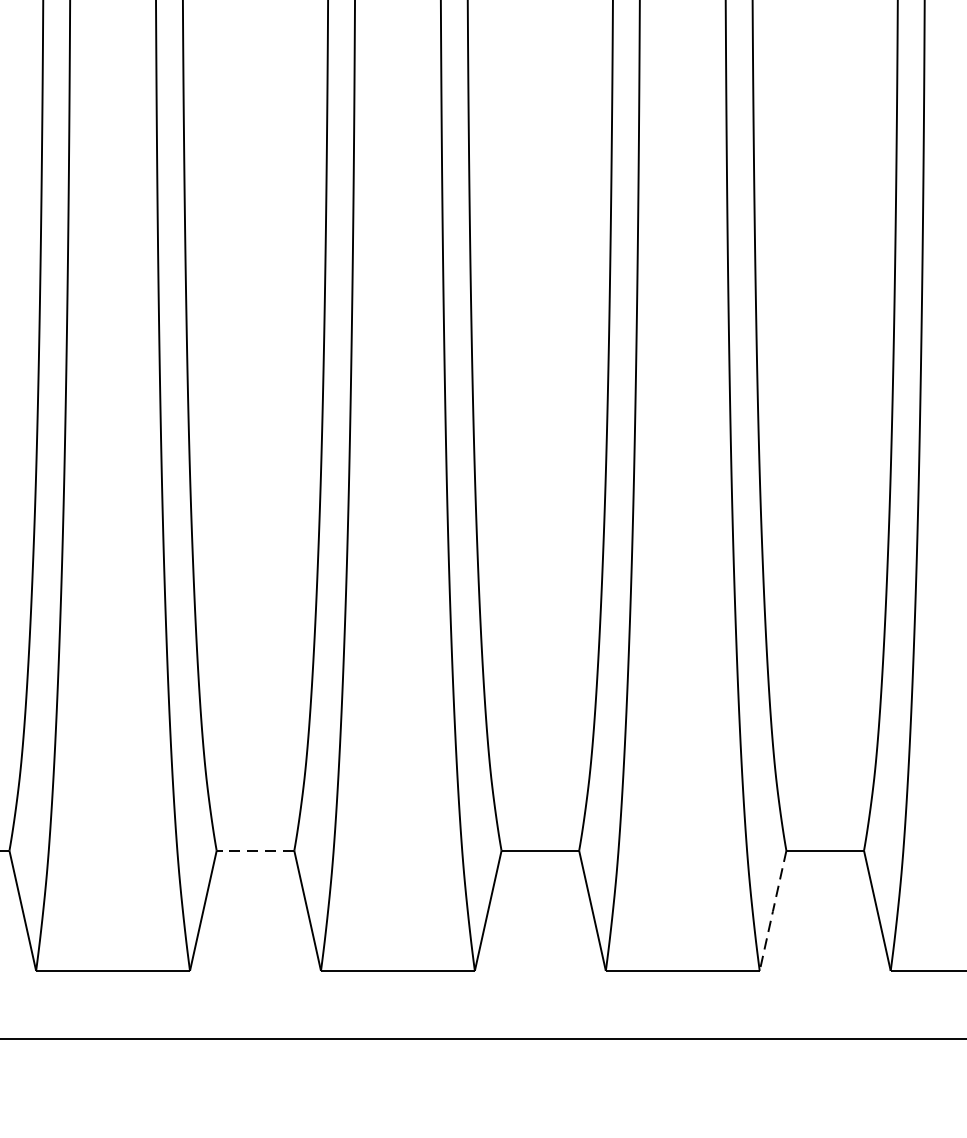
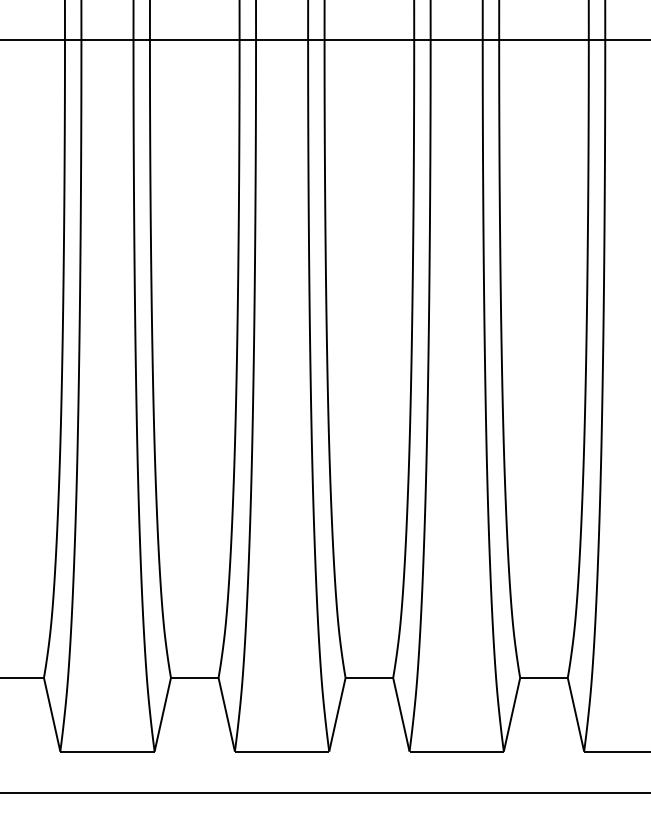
line: (255, 850) -> (194, 677), dashed -> solid
line: (773, 910) -> (512, 714), dashed -> solid

